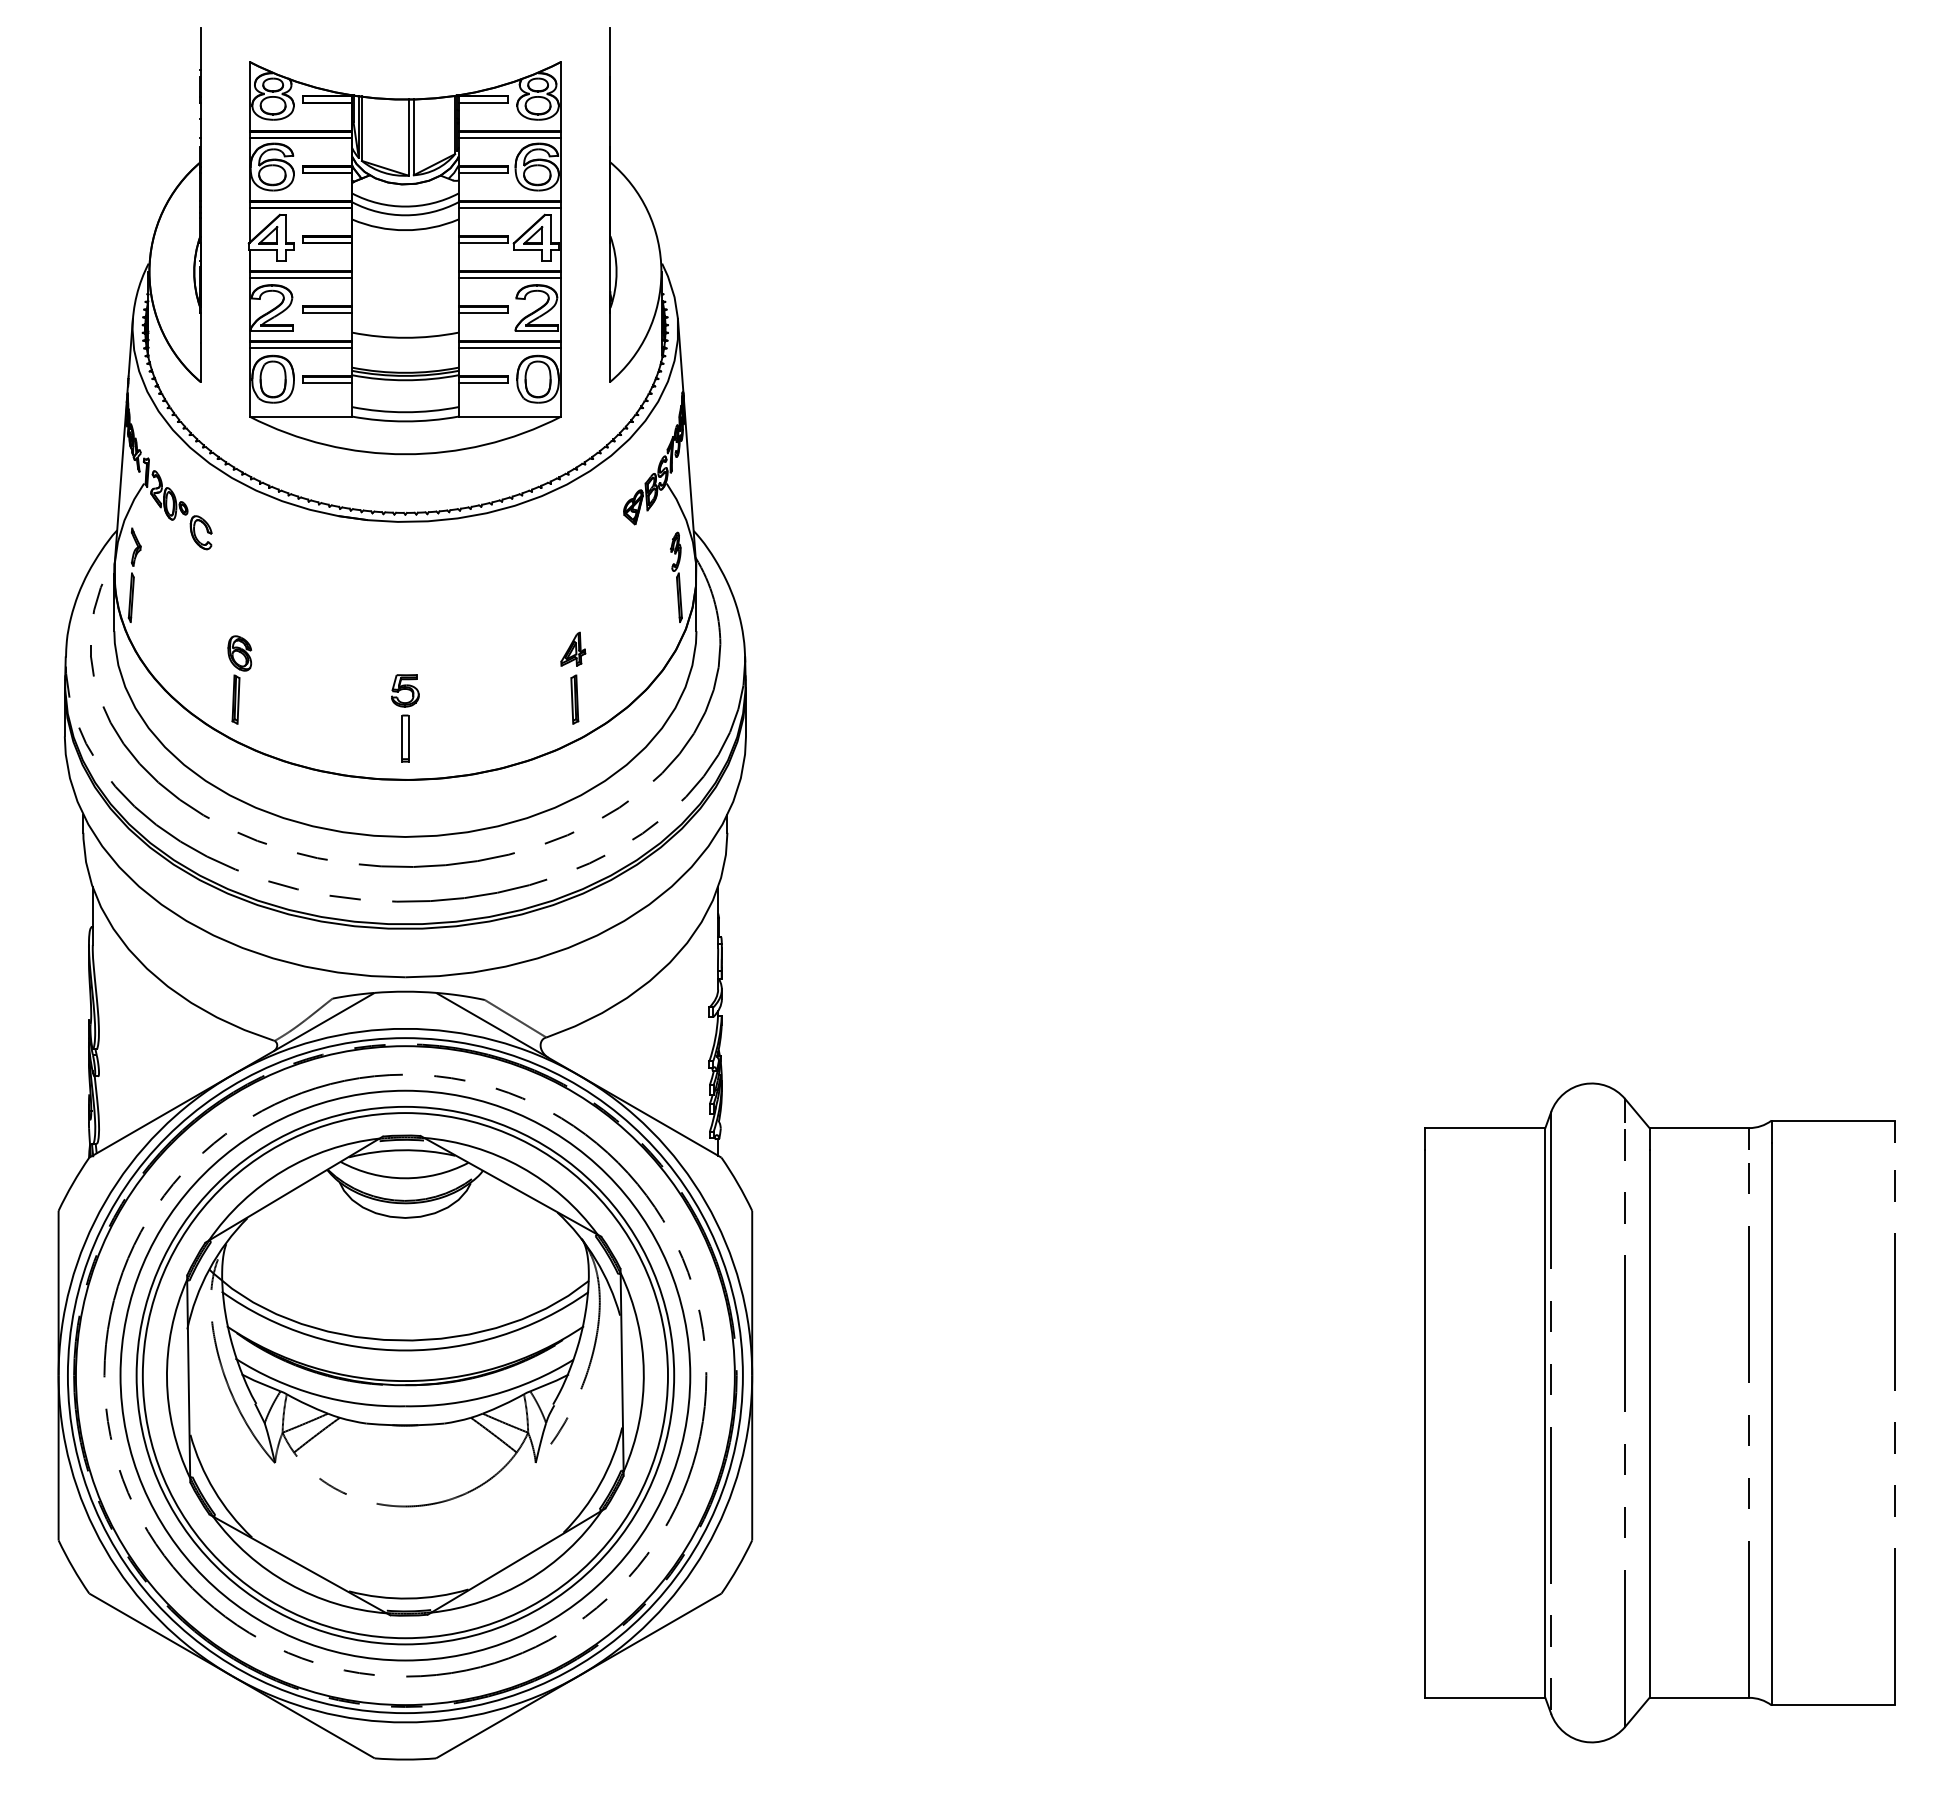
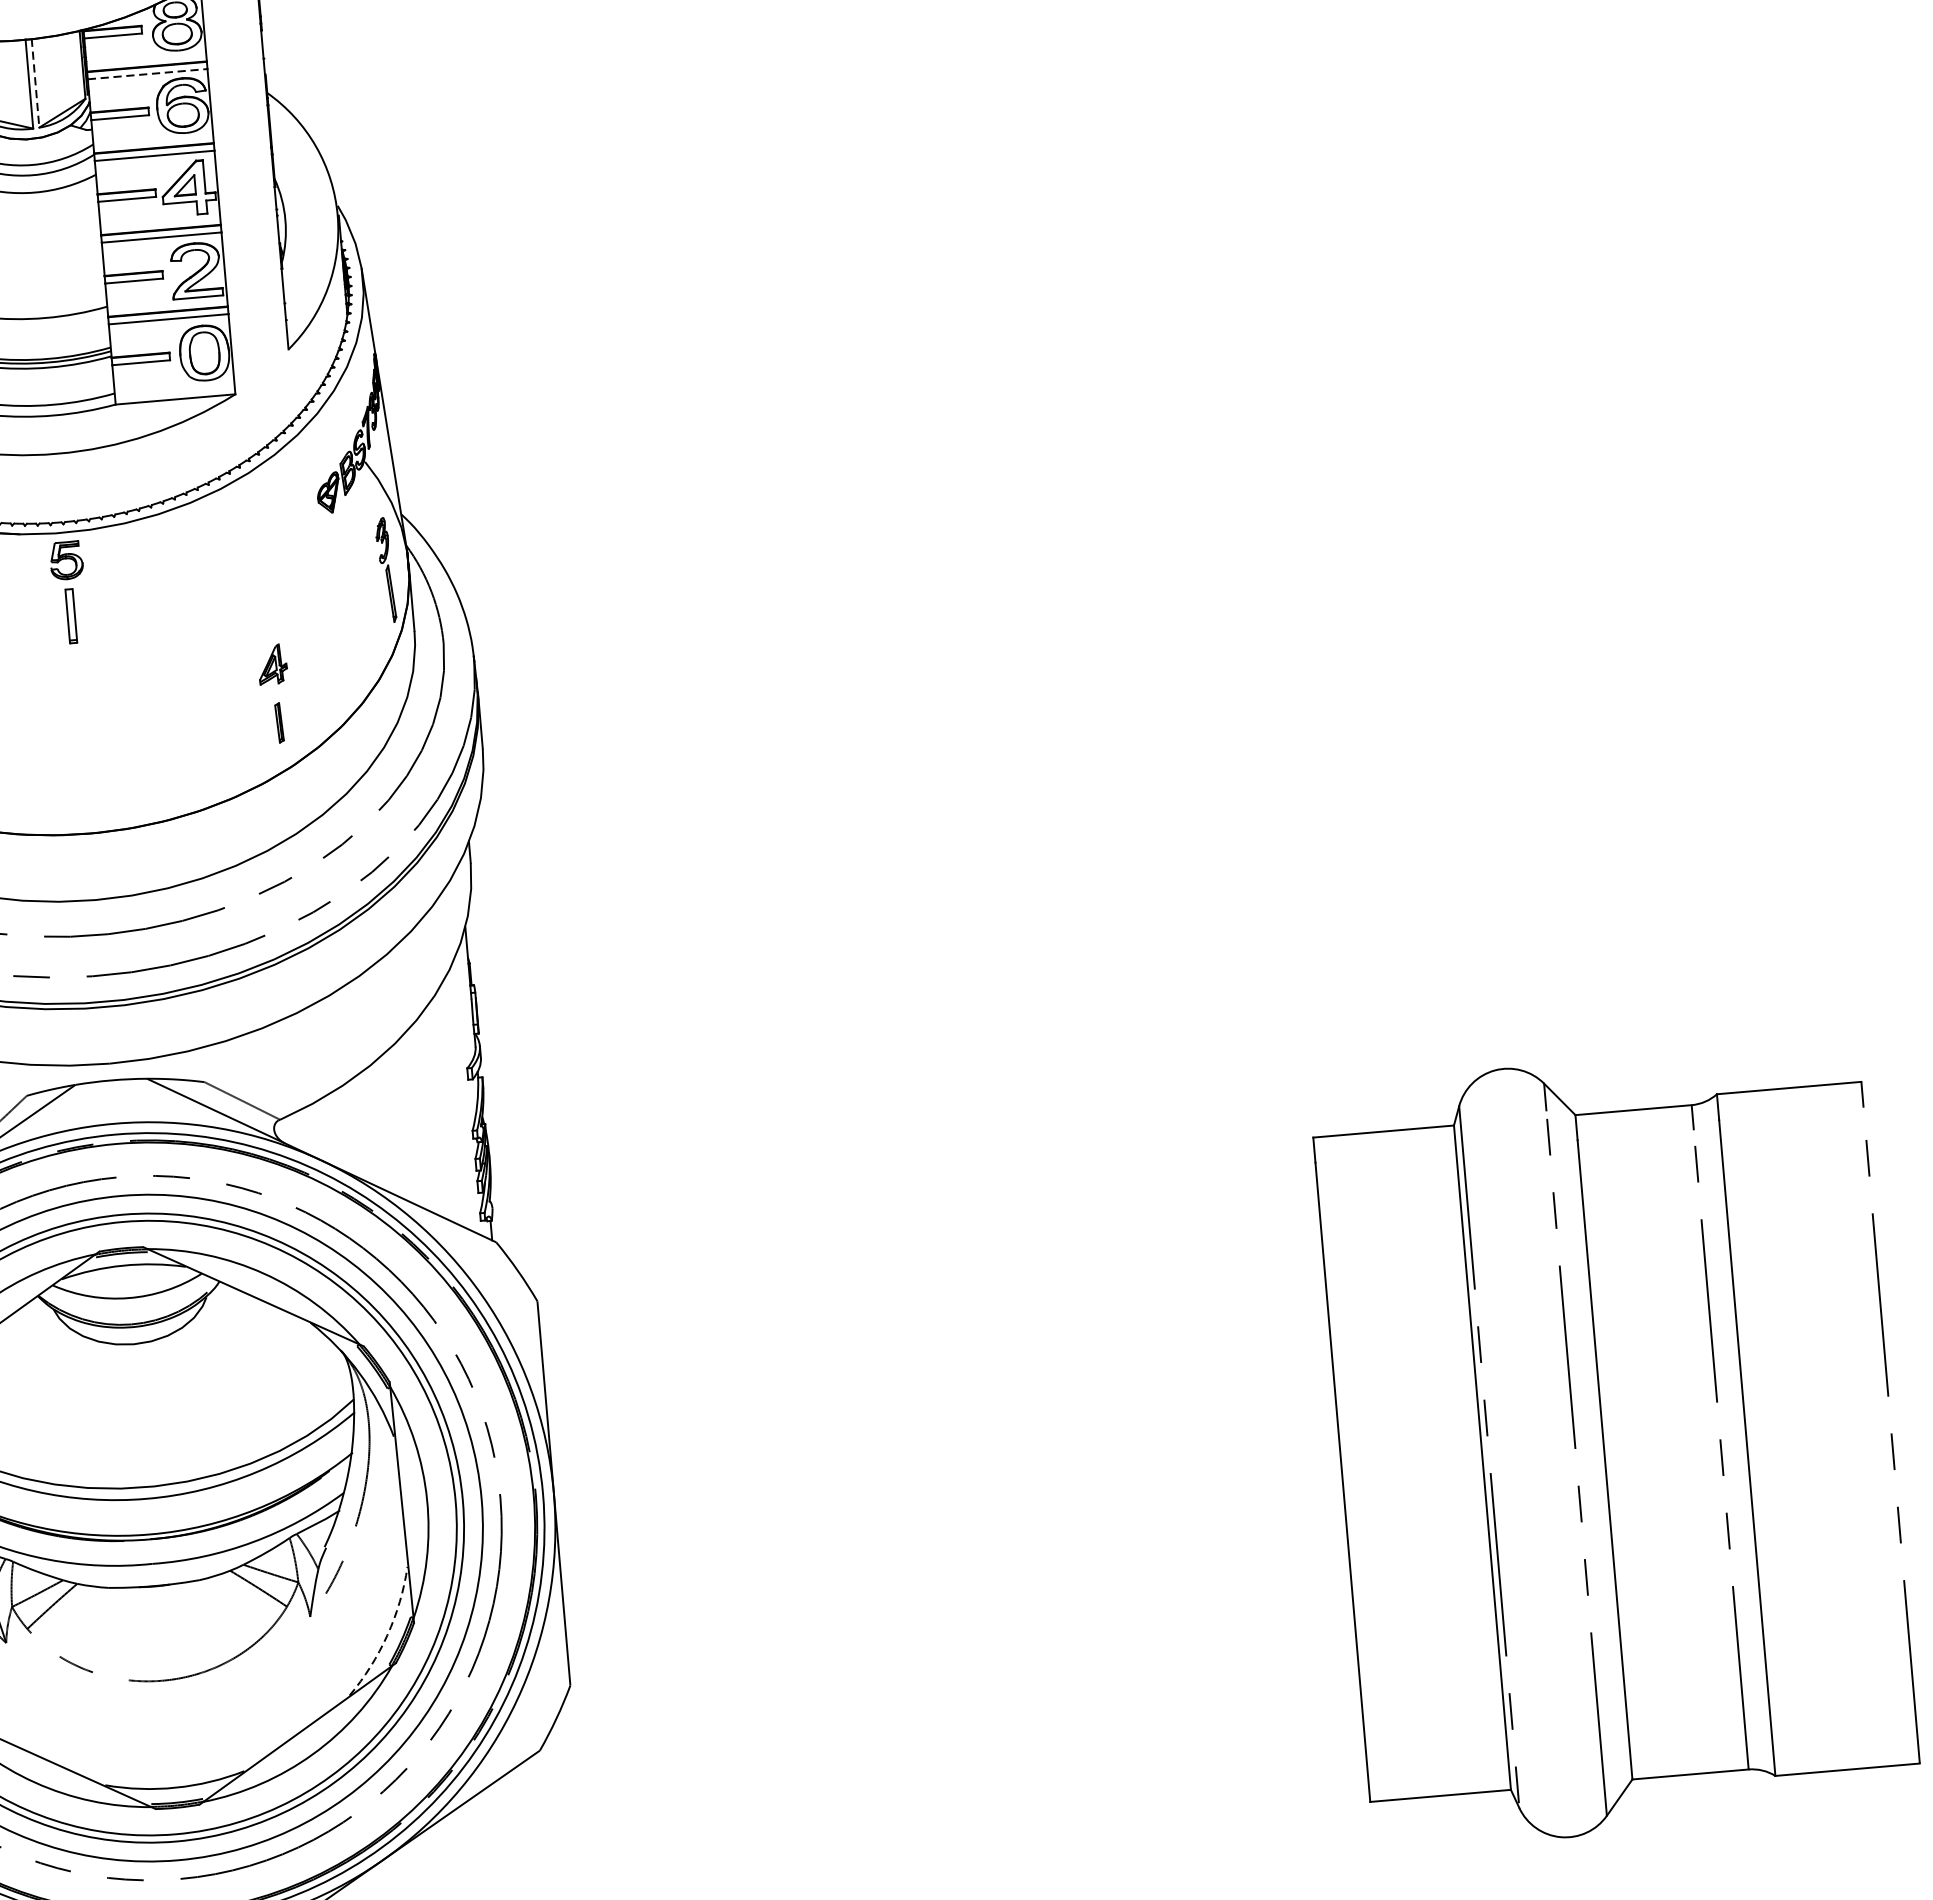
line: (413, 137) -> (35, 83), solid -> dashed
line: (510, 137) -> (148, 73), solid -> dashed
part: (574, 699) -> (279, 722), size x0.7
part: (405, 718) -> (69, 592), moved
arc: (600, 1484) -> (387, 1635), solid -> dashed

